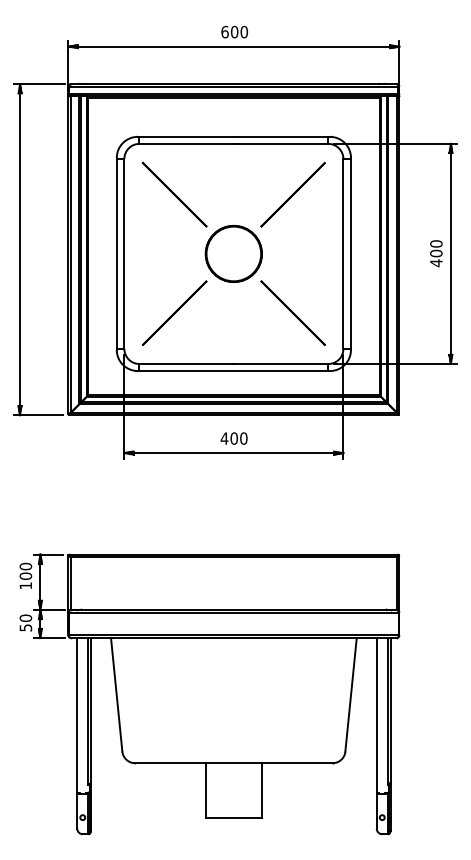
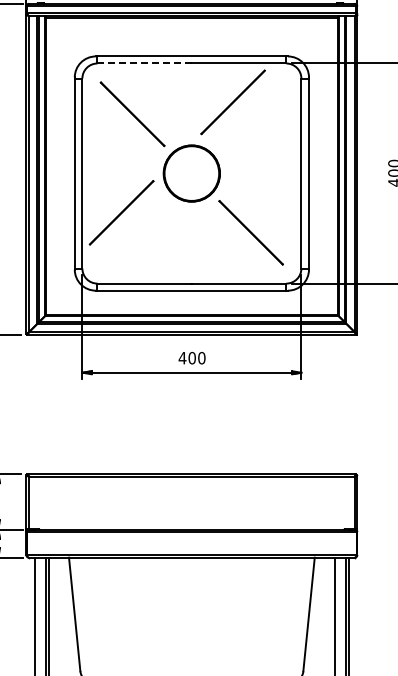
line: (186, 143) -> (144, 63), solid -> dashed
line: (292, 194) -> (232, 102), moved
line: (174, 312) -> (121, 212), moved

